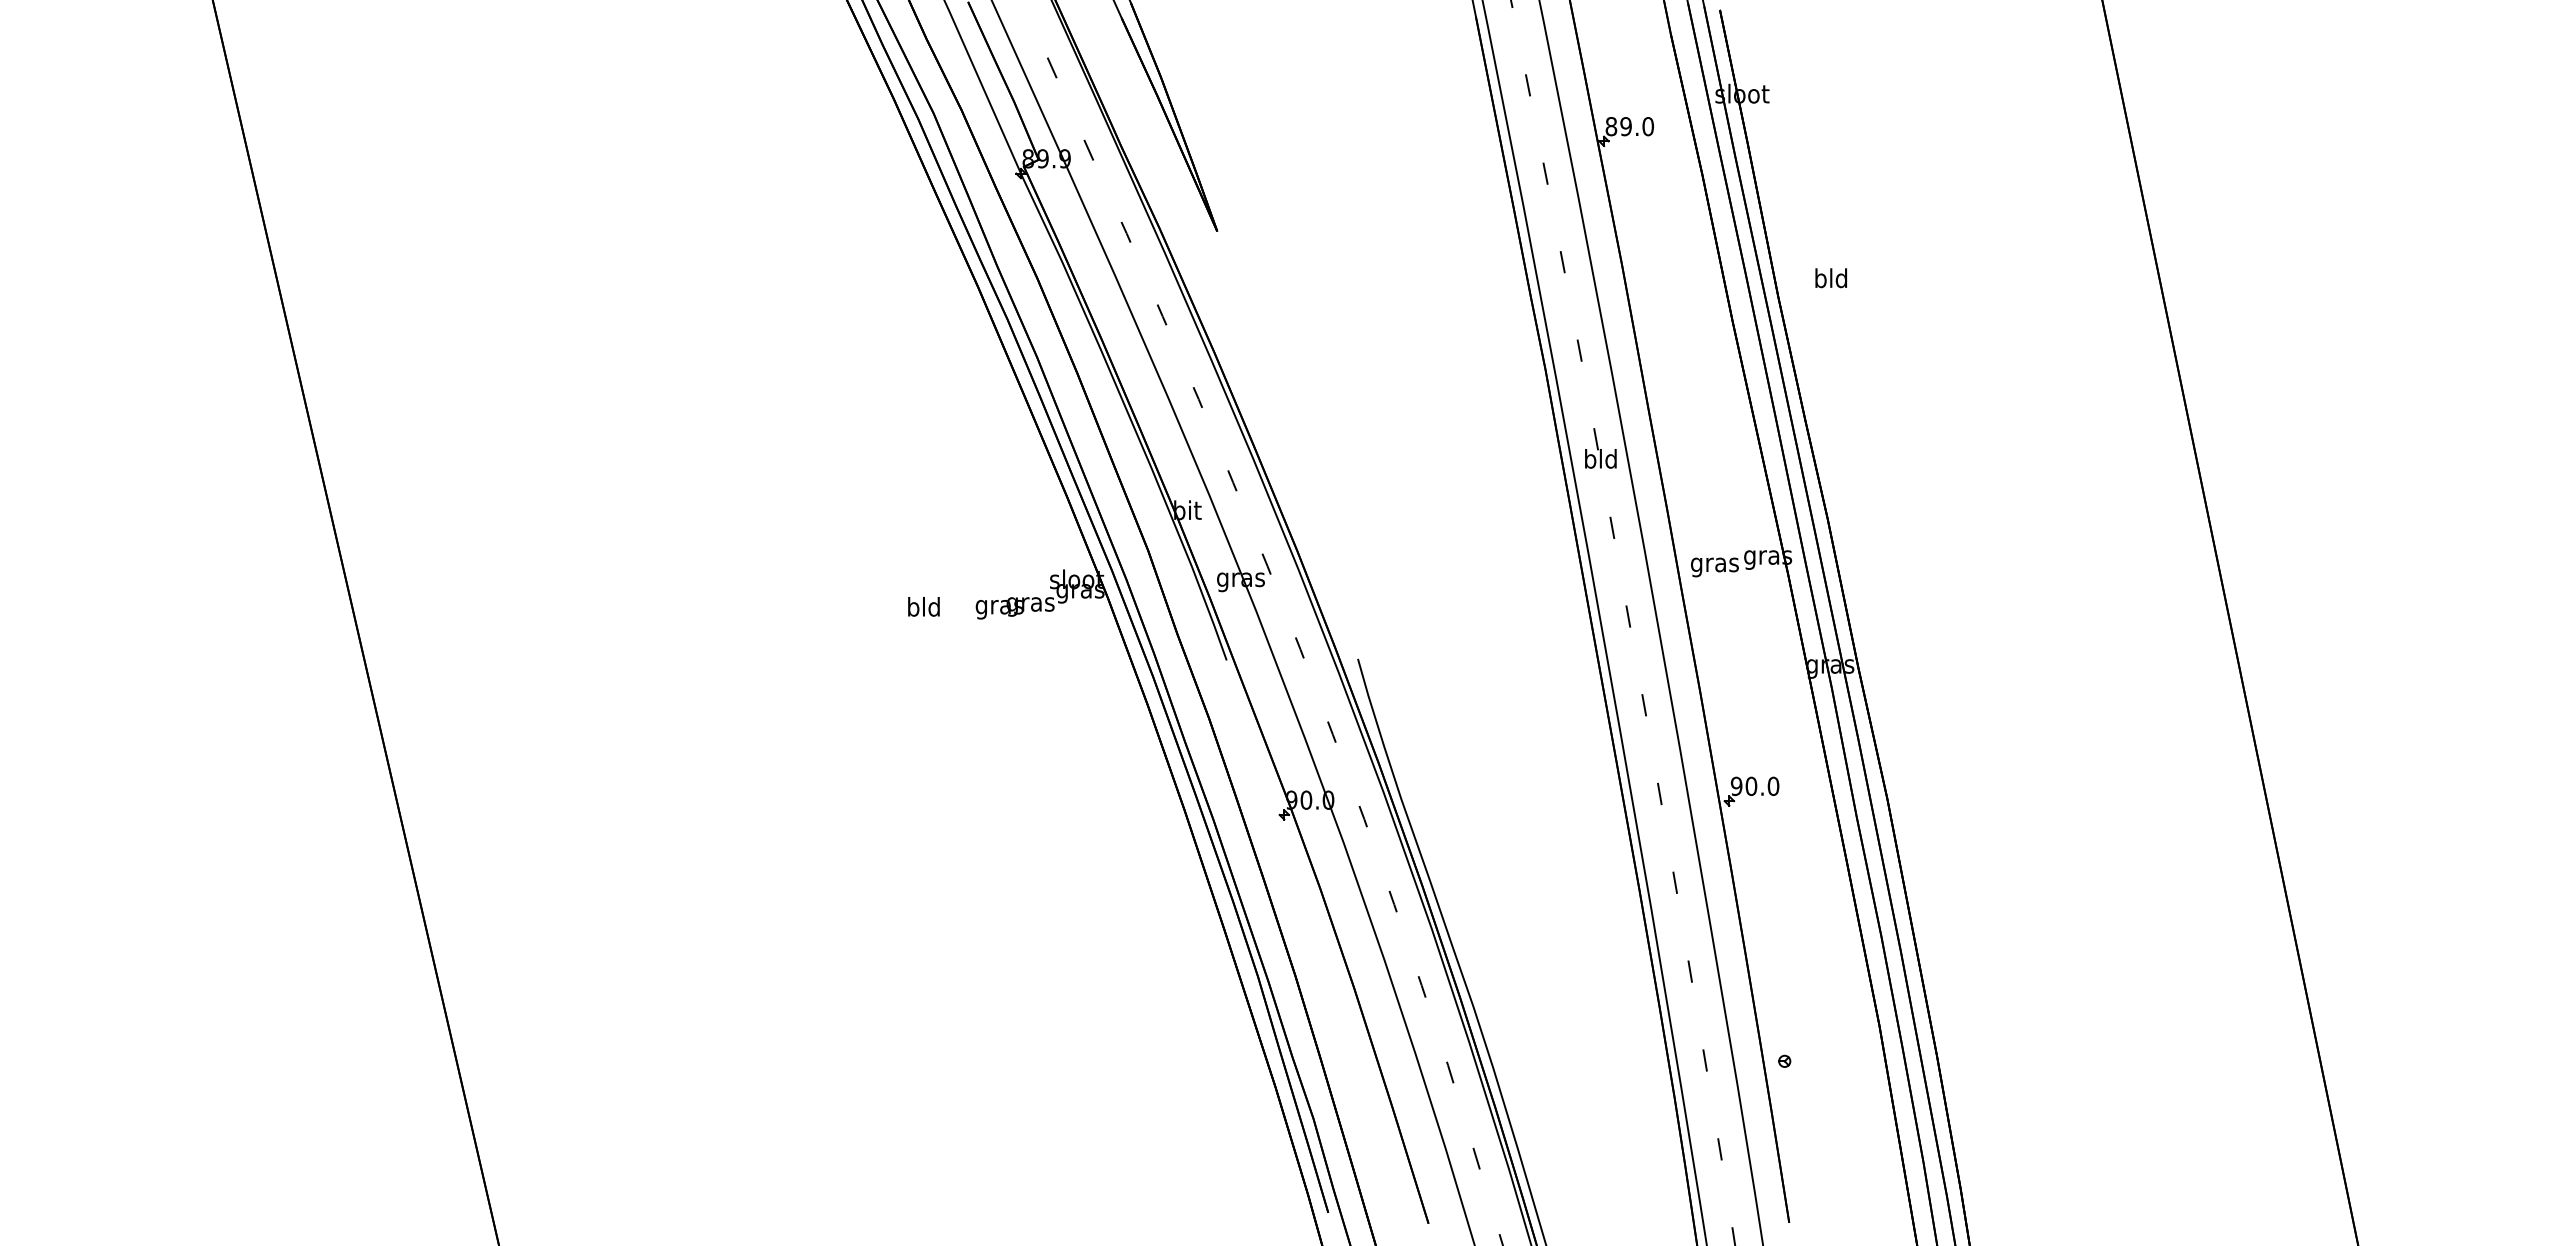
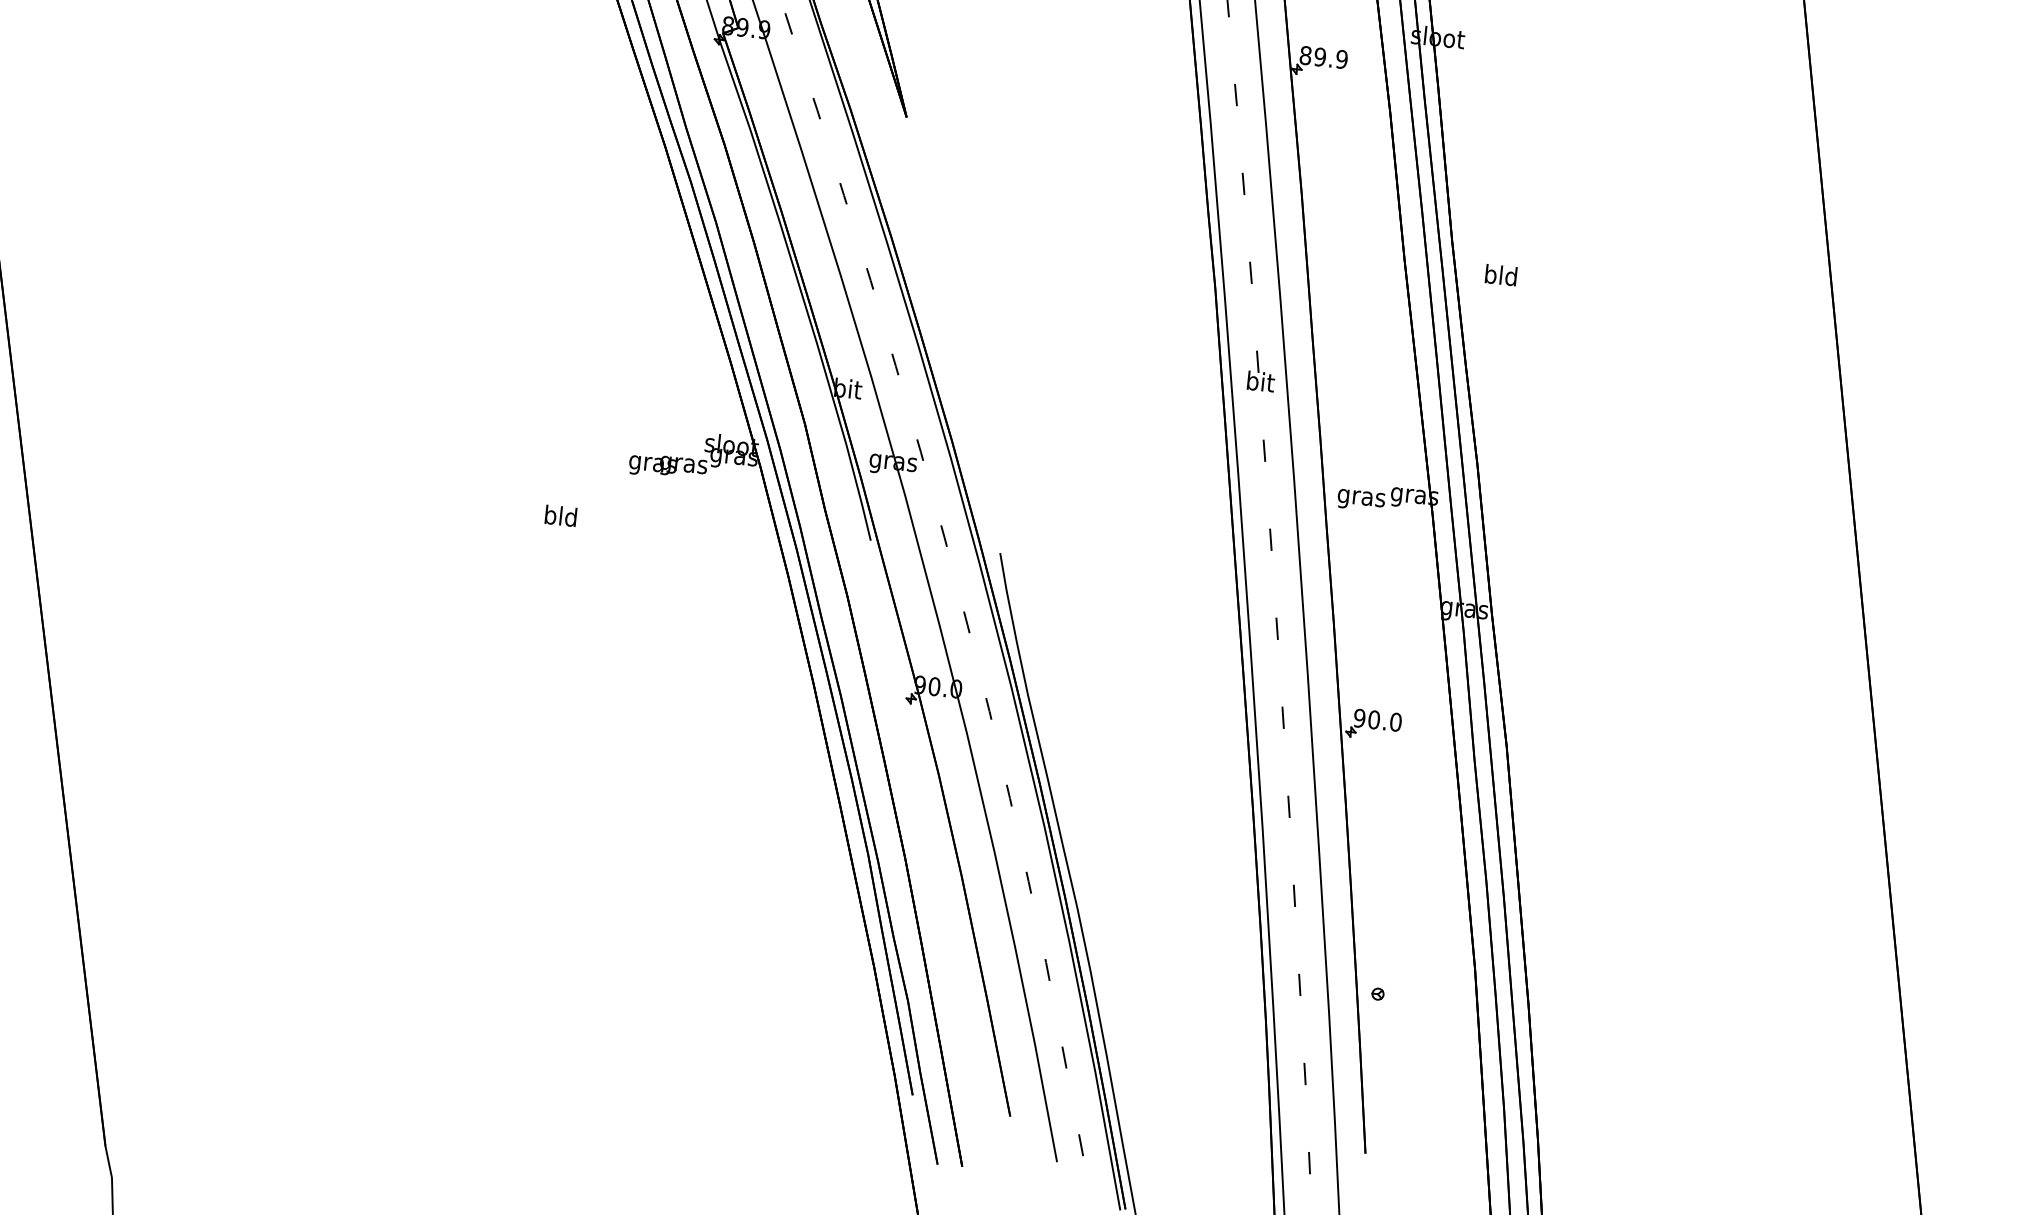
text: (1647, 126) -> (1341, 59), 89.0 -> 89.9
text: (1830, 278) -> (1500, 275), moved
text: (1600, 458) -> (1260, 381), bld -> bit
text: (923, 606) -> (560, 515), moved

